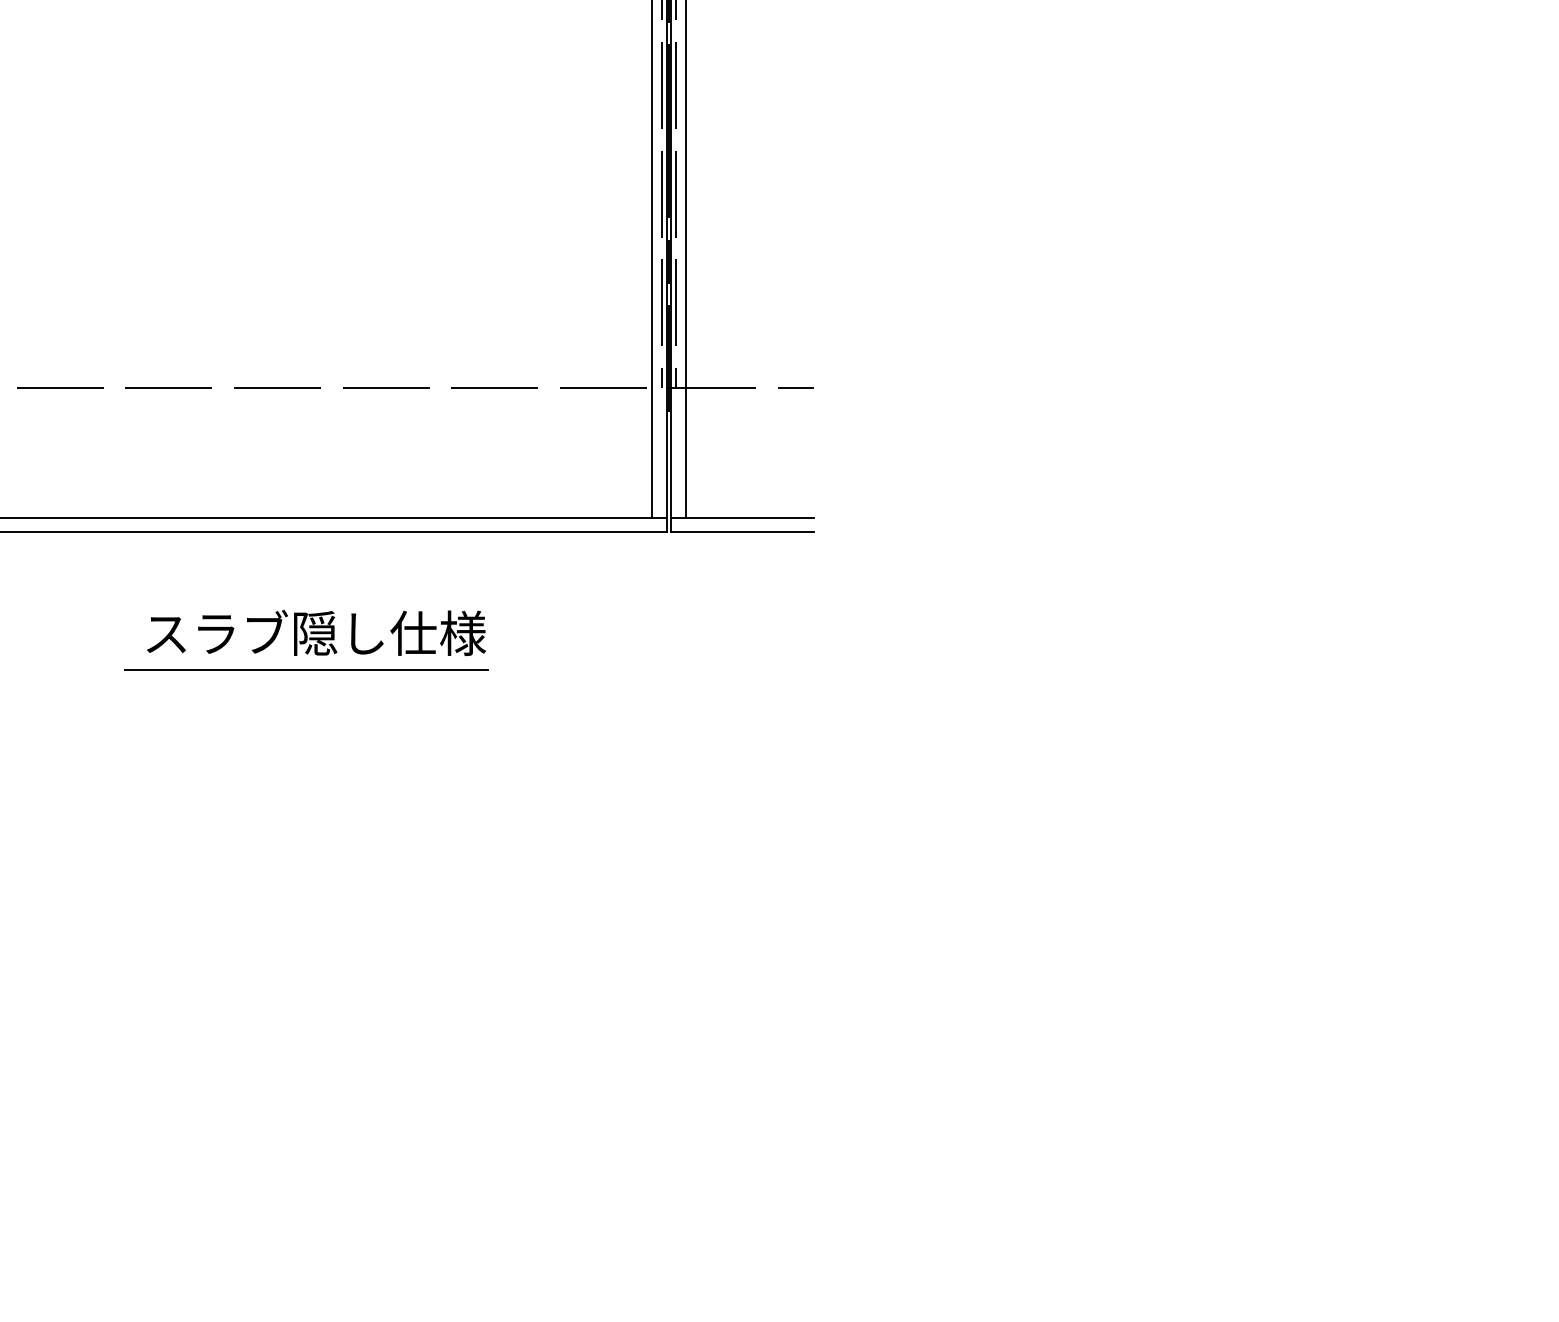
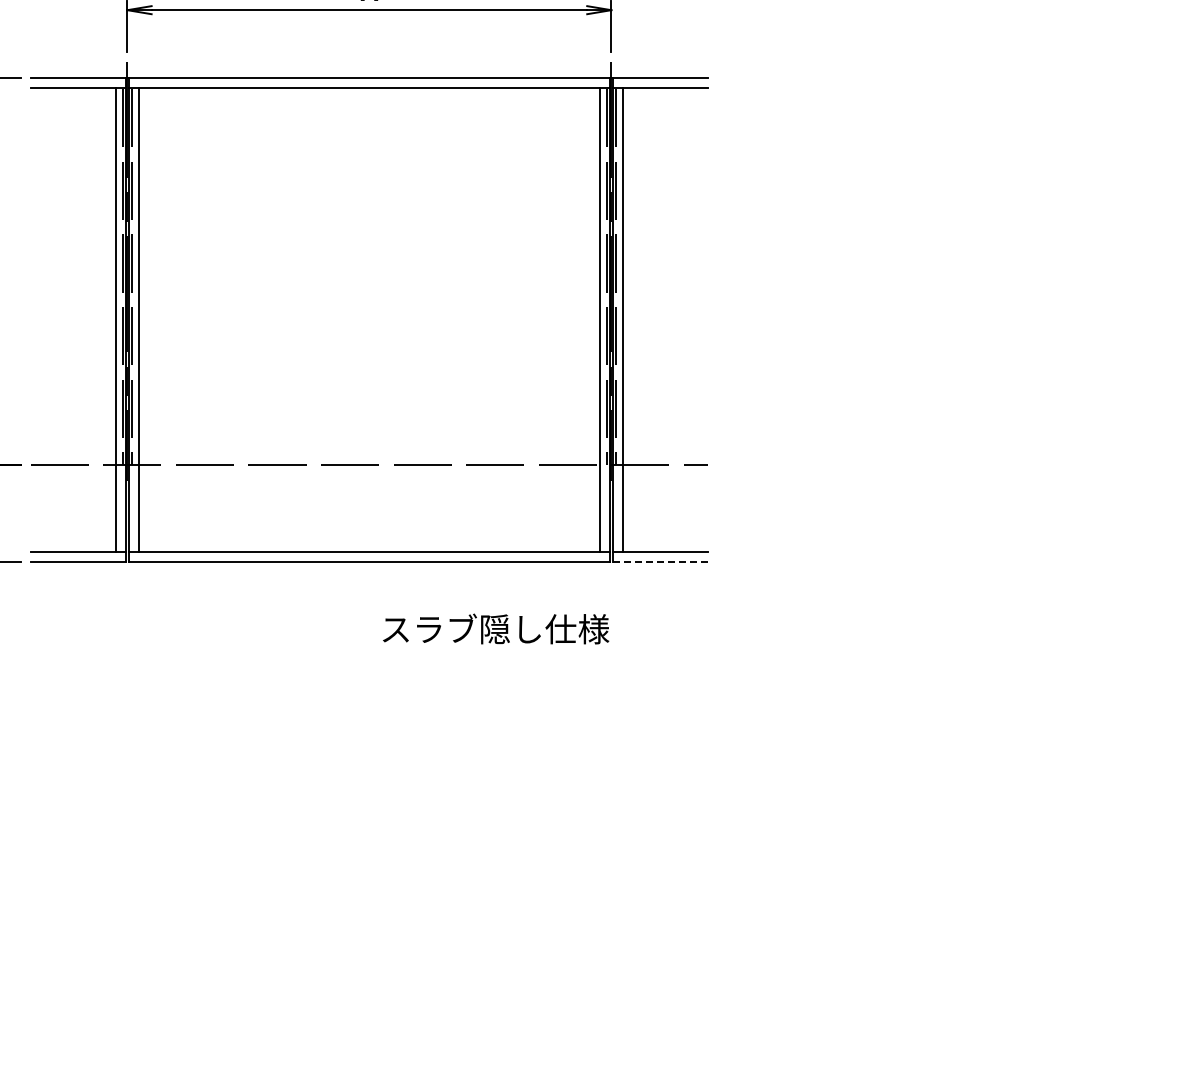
line: (742, 531) -> (660, 561), solid -> dashed
text: (317, 632) -> (496, 628), moved
line: (306, 669) -> (369, 653), removed

